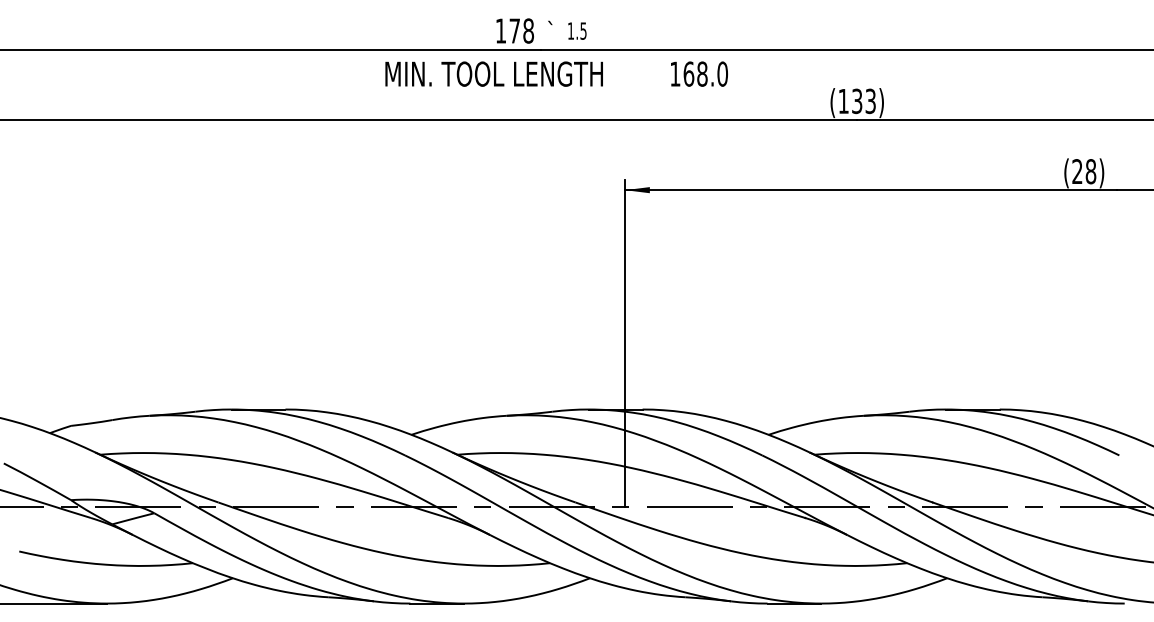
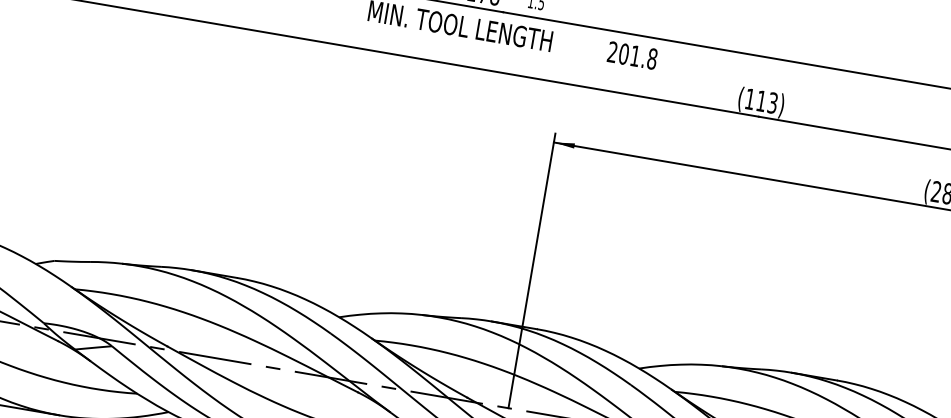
text: (698, 73) -> (632, 55), 168.0 -> 201.8
text: (857, 101) -> (761, 101), (133) -> (113)

